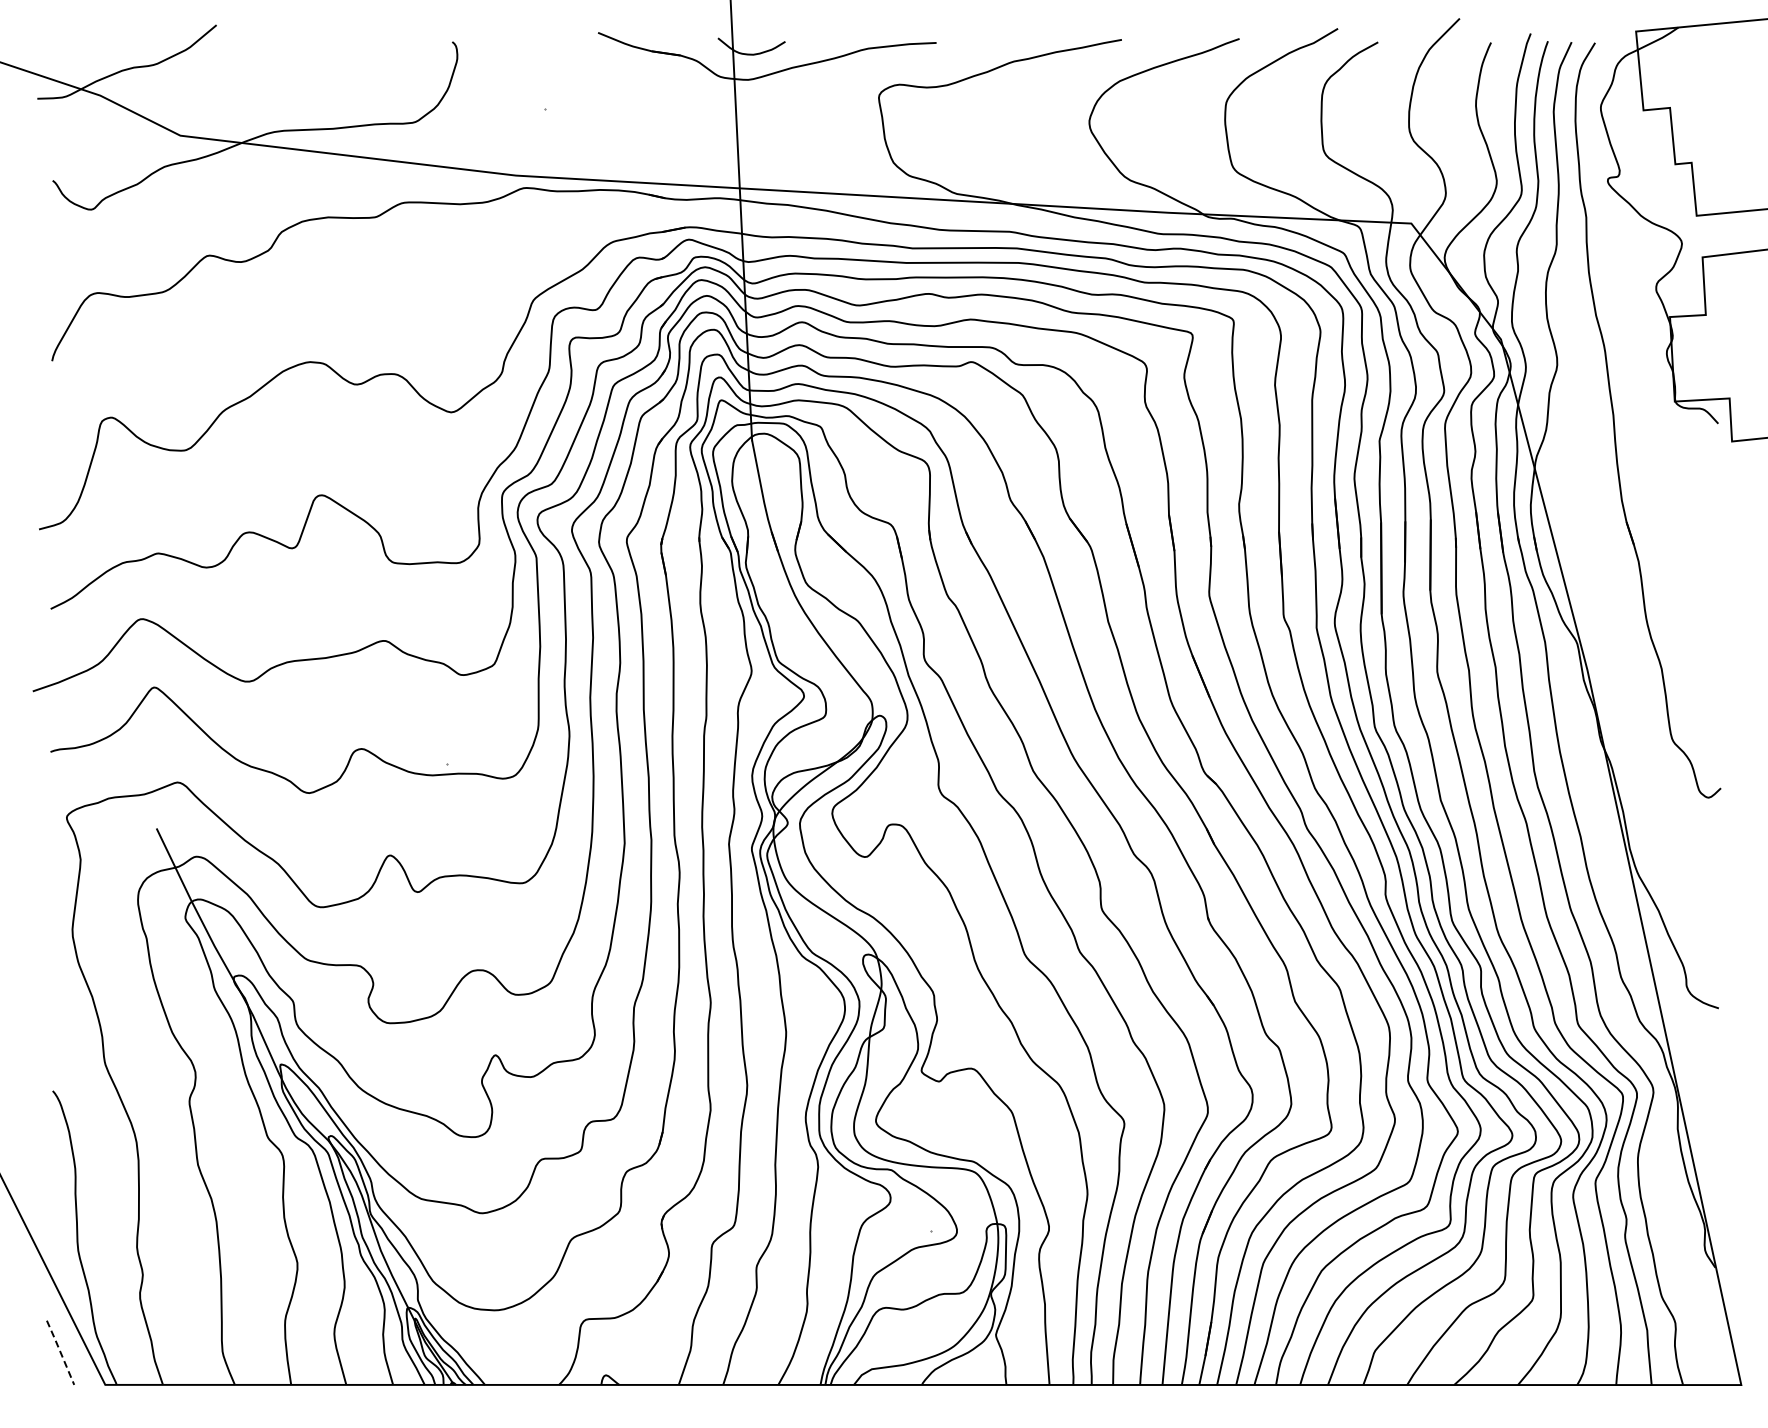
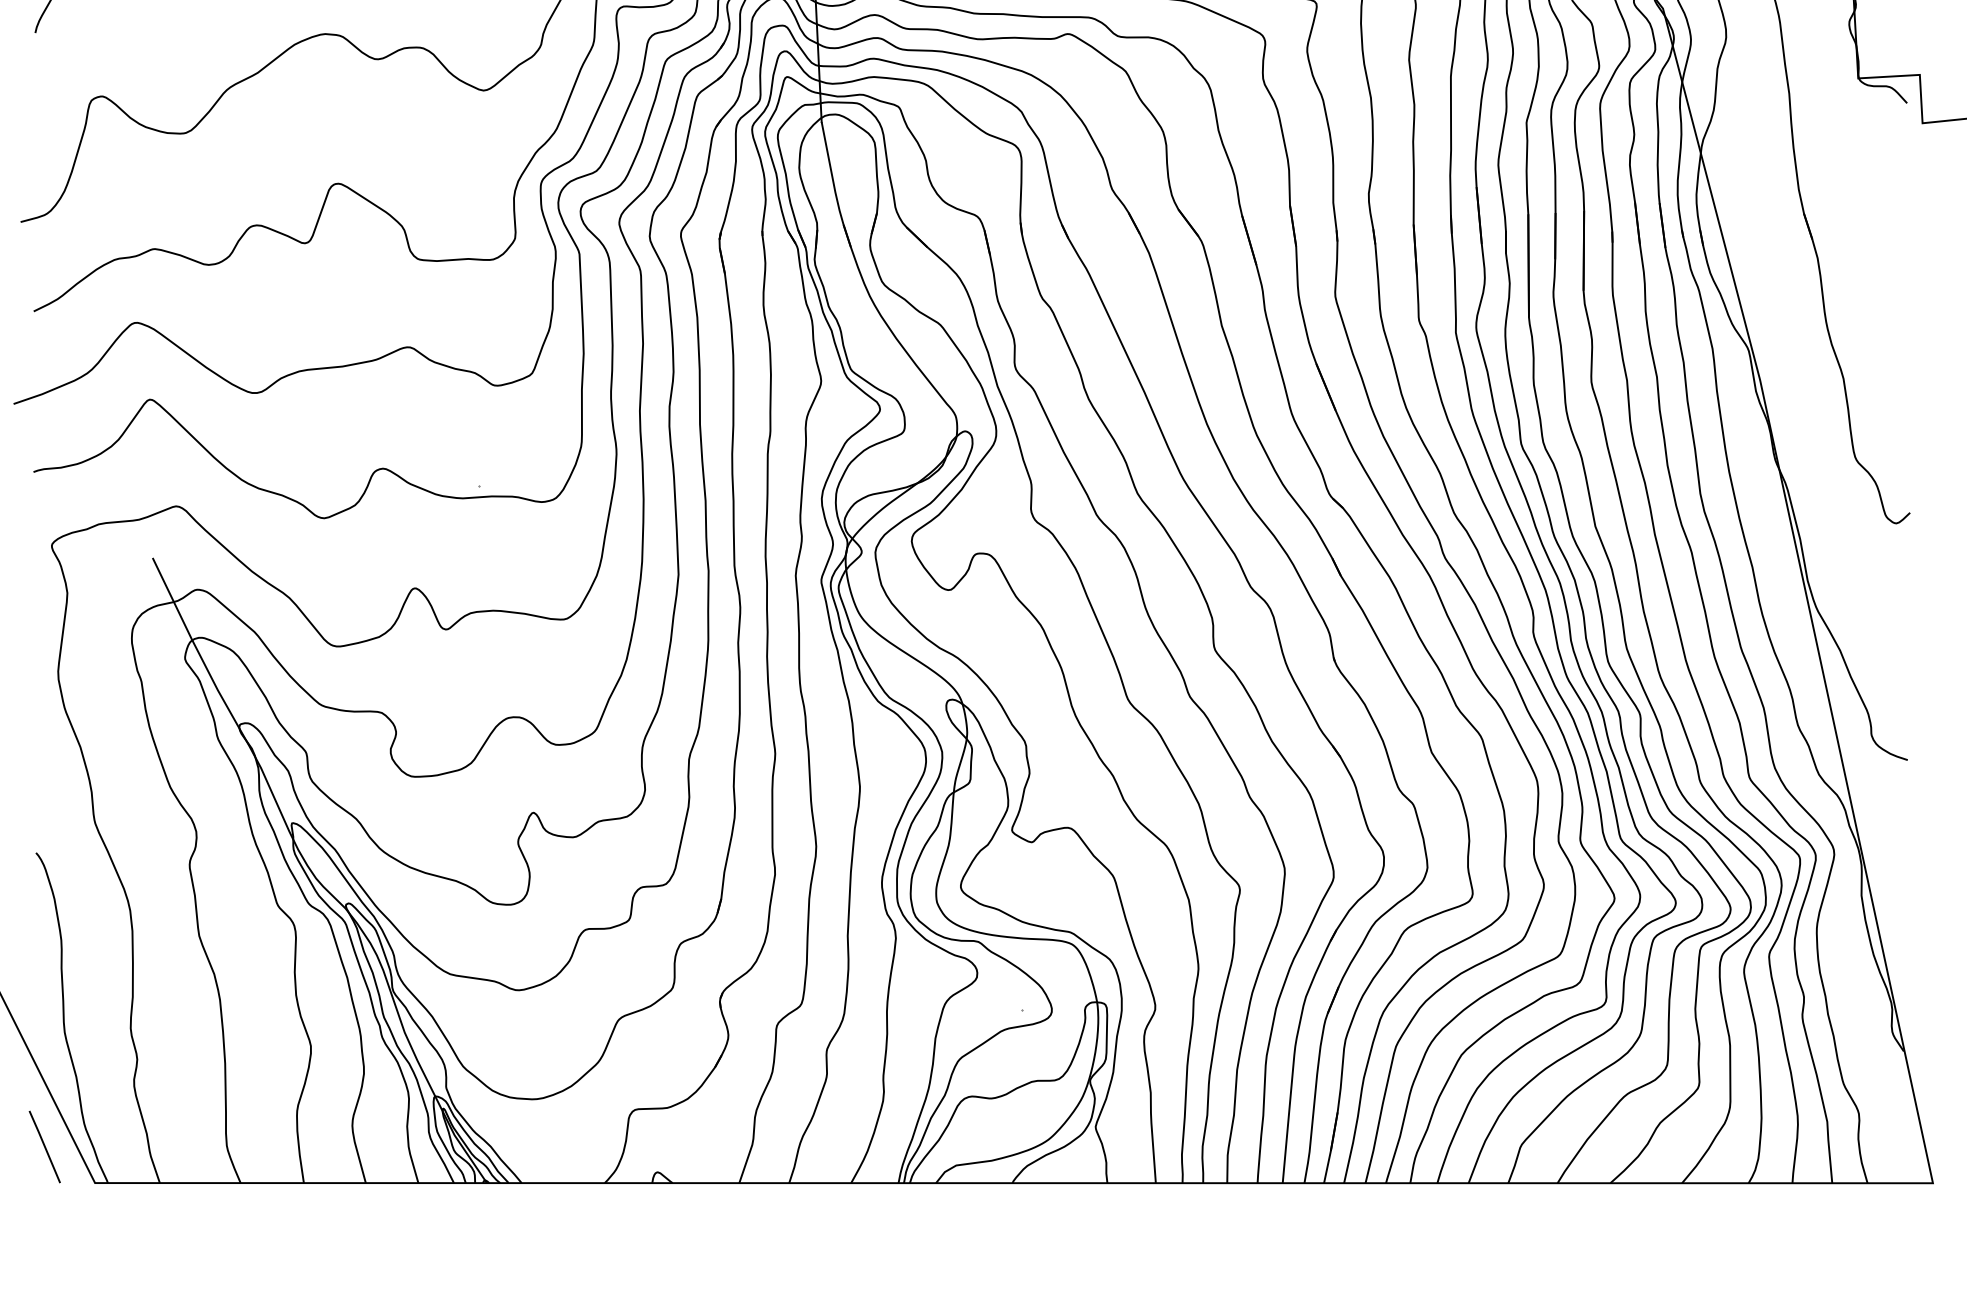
line: (60, 1352) -> (44, 1146), dashed -> solid

